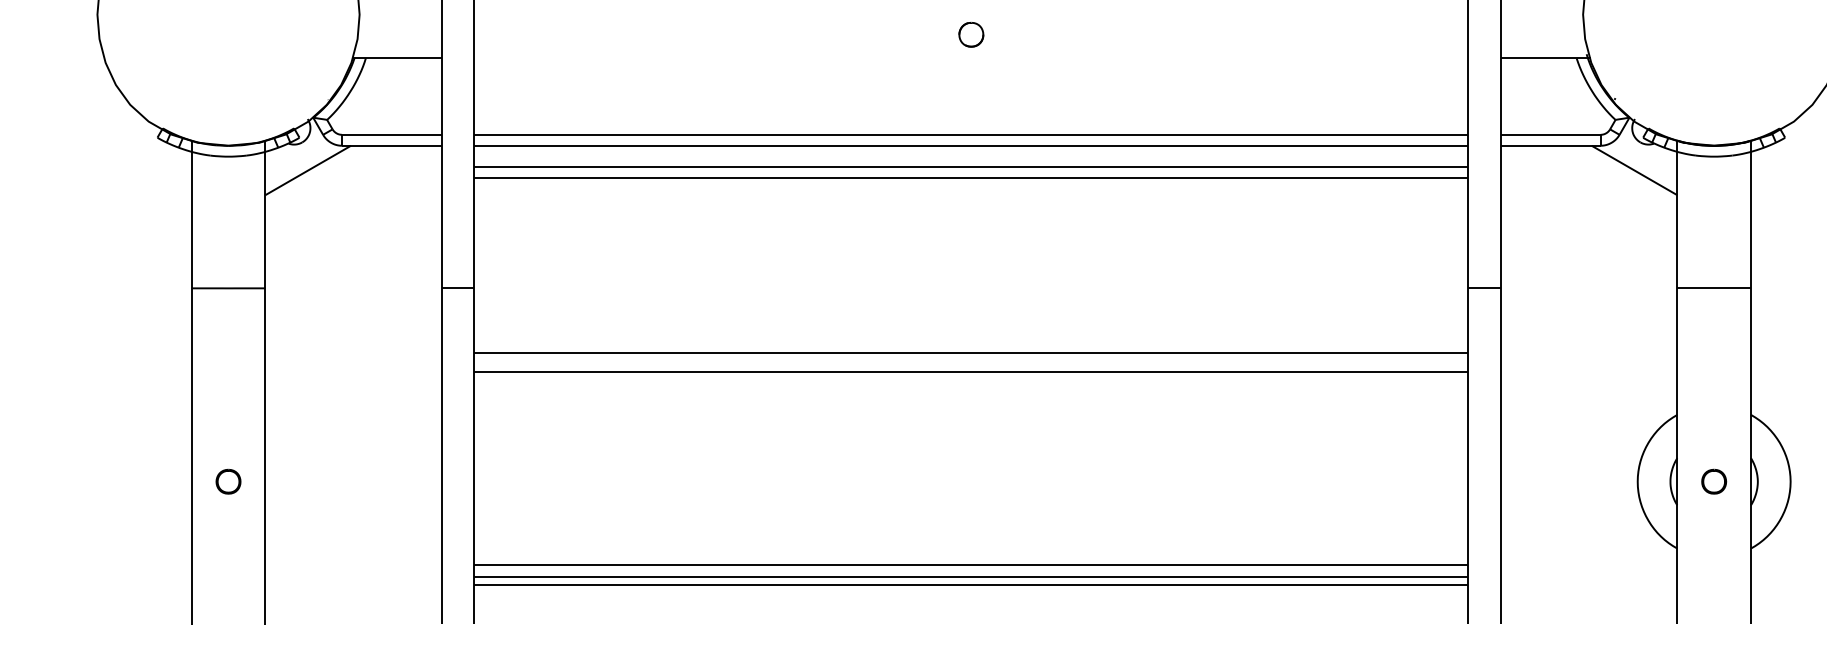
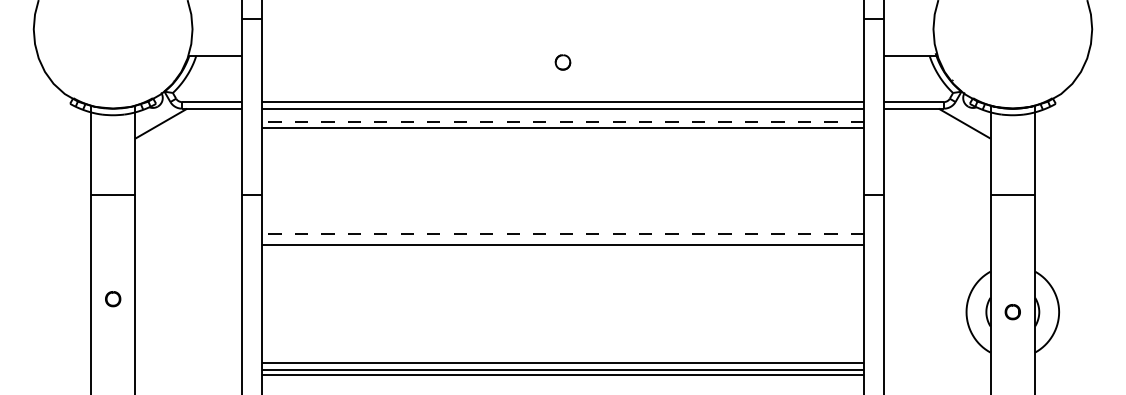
part: (970, 34) -> (562, 62), moved
line: (970, 166) -> (562, 121), solid -> dashed
line: (970, 353) -> (562, 234), solid -> dashed
part: (229, 482) -> (113, 299), moved

